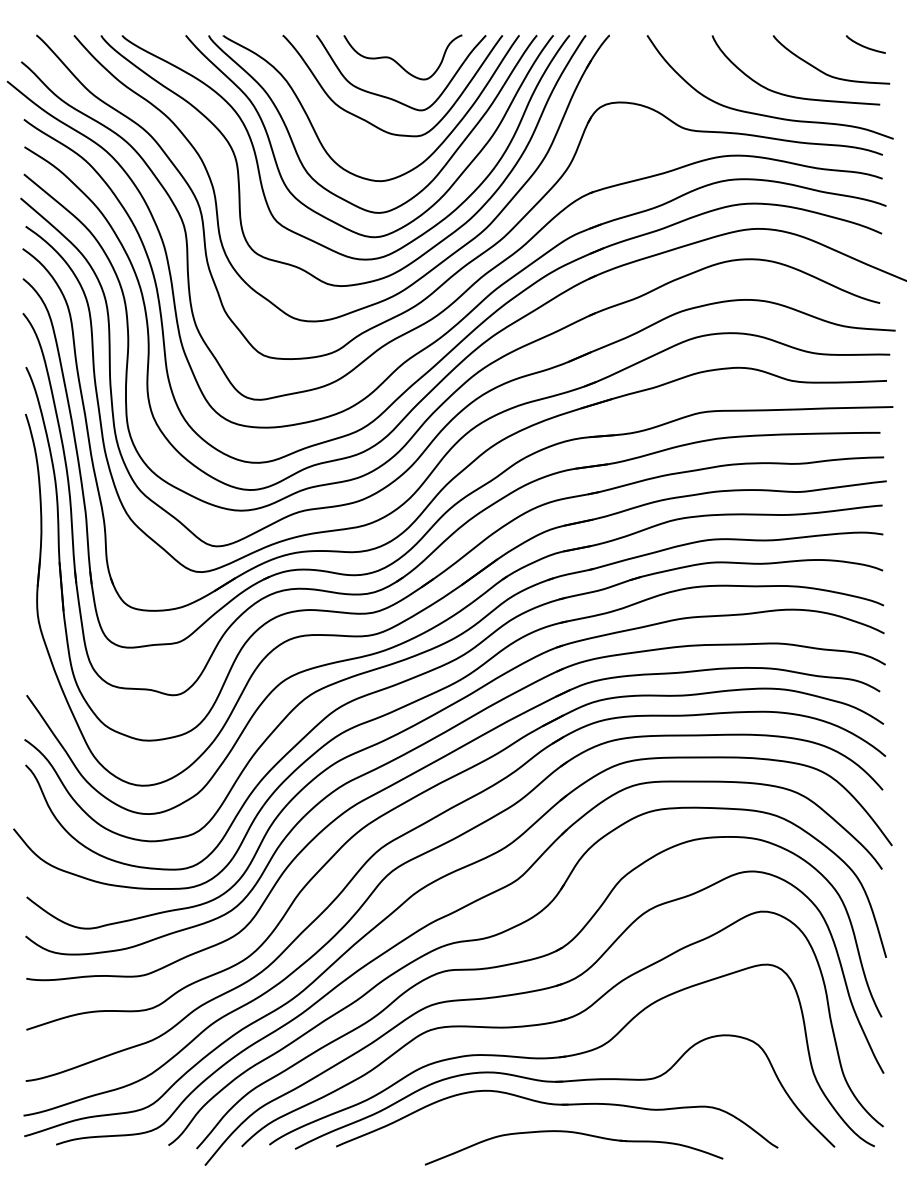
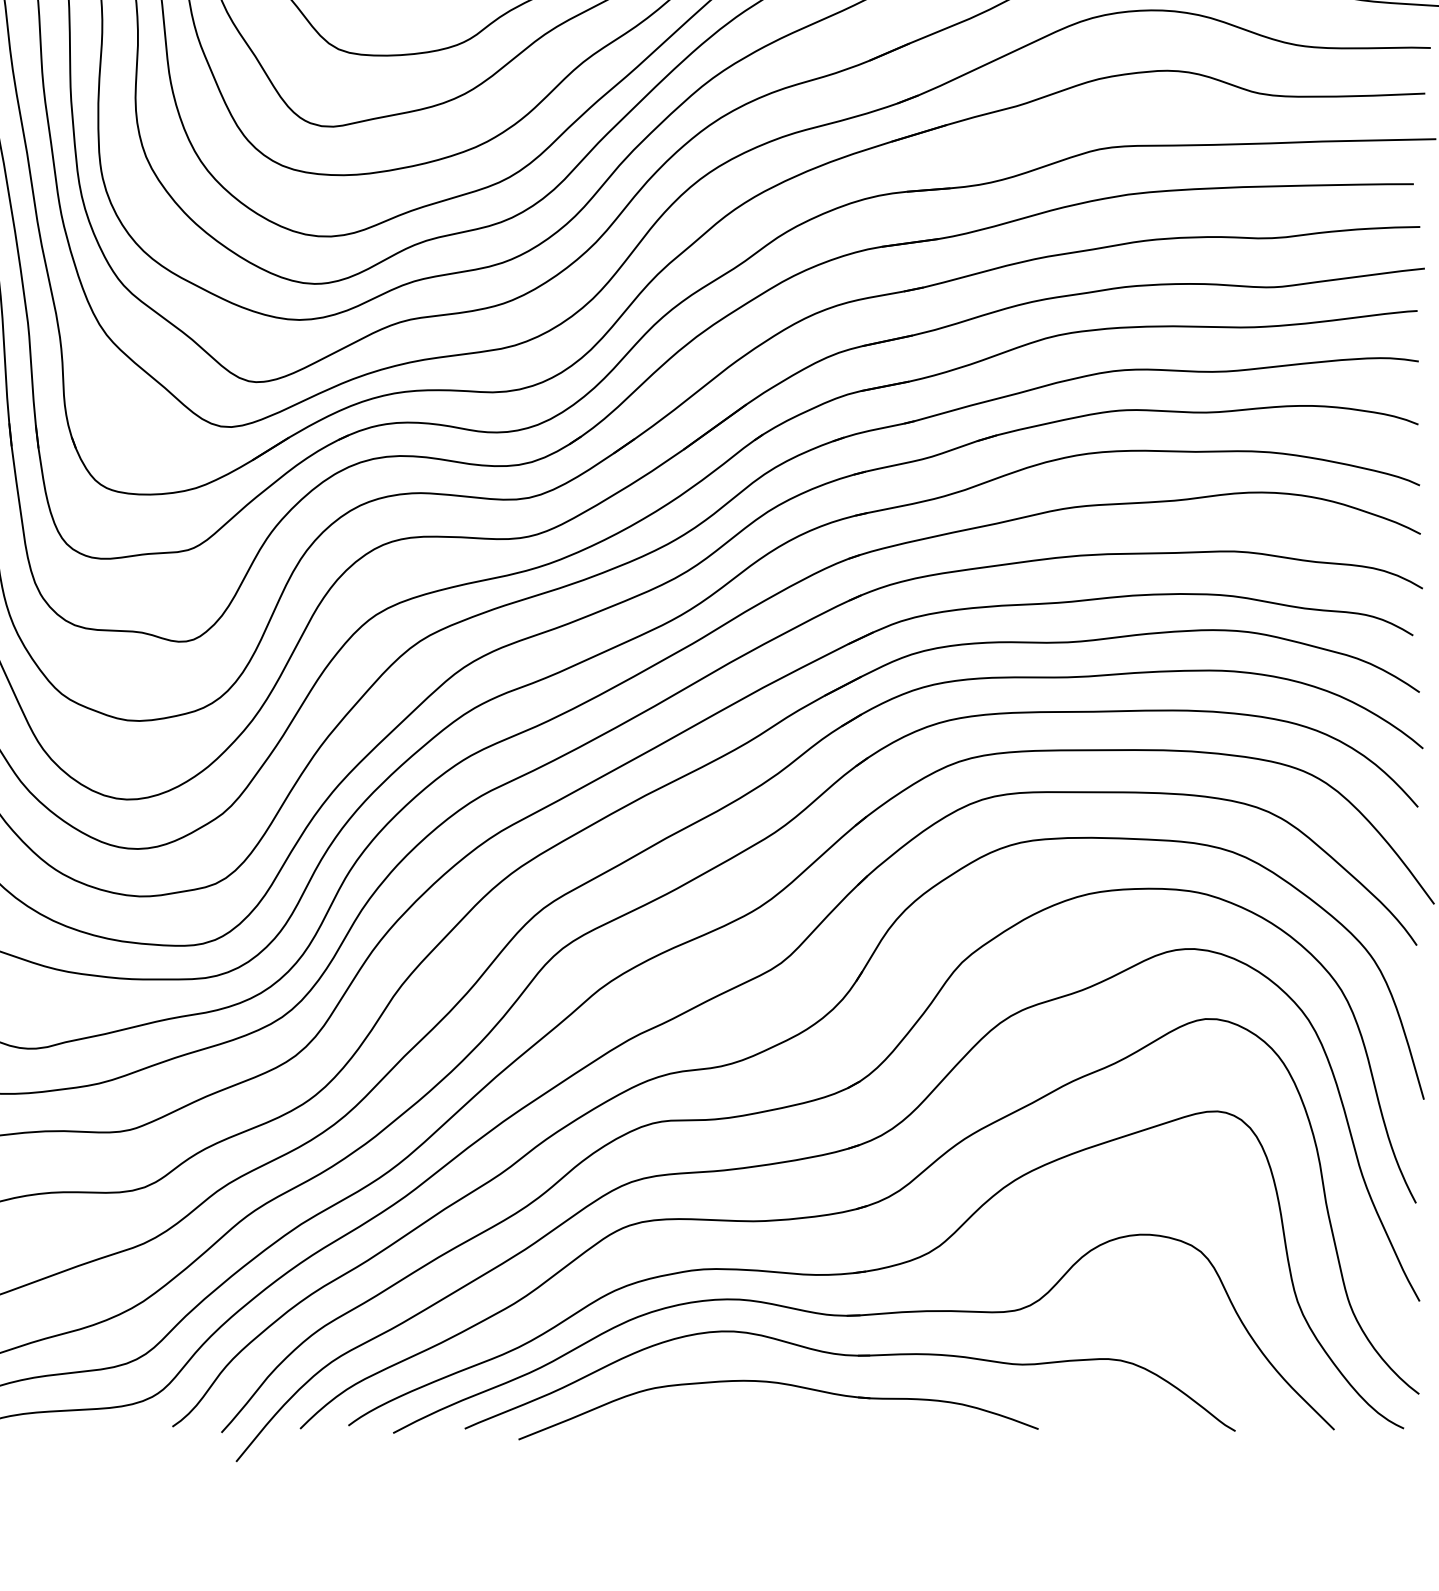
part: (573, 1133) -> (777, 1384), moved

